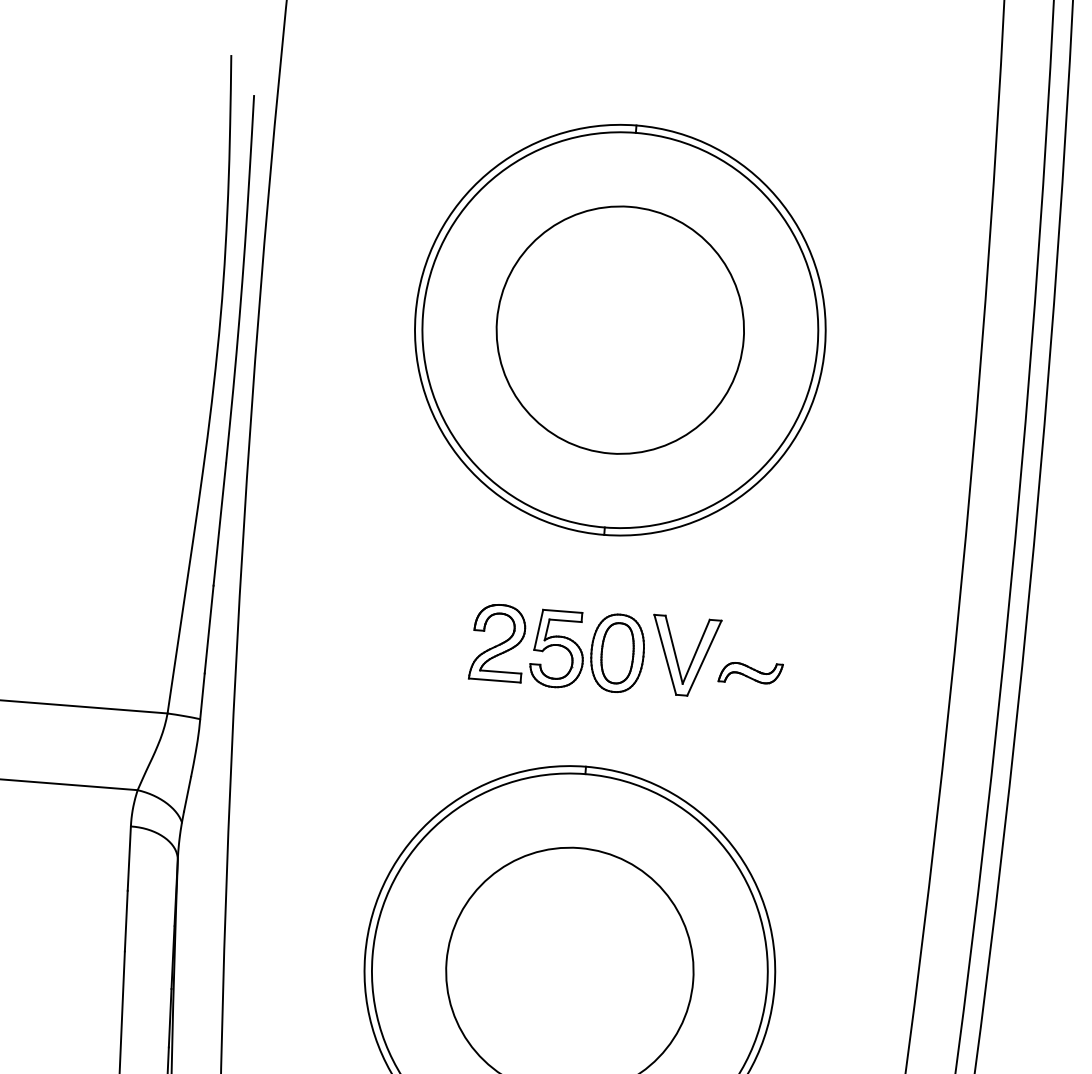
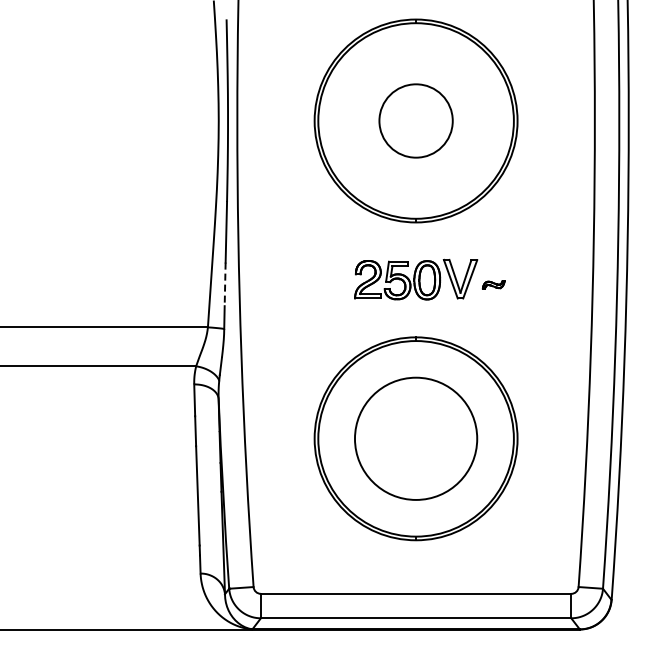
circle: (619, 329) -> (415, 120), size x0.6
line: (209, 629) -> (225, 284), solid -> dashed
part: (750, 672) -> (493, 284), size x0.7

